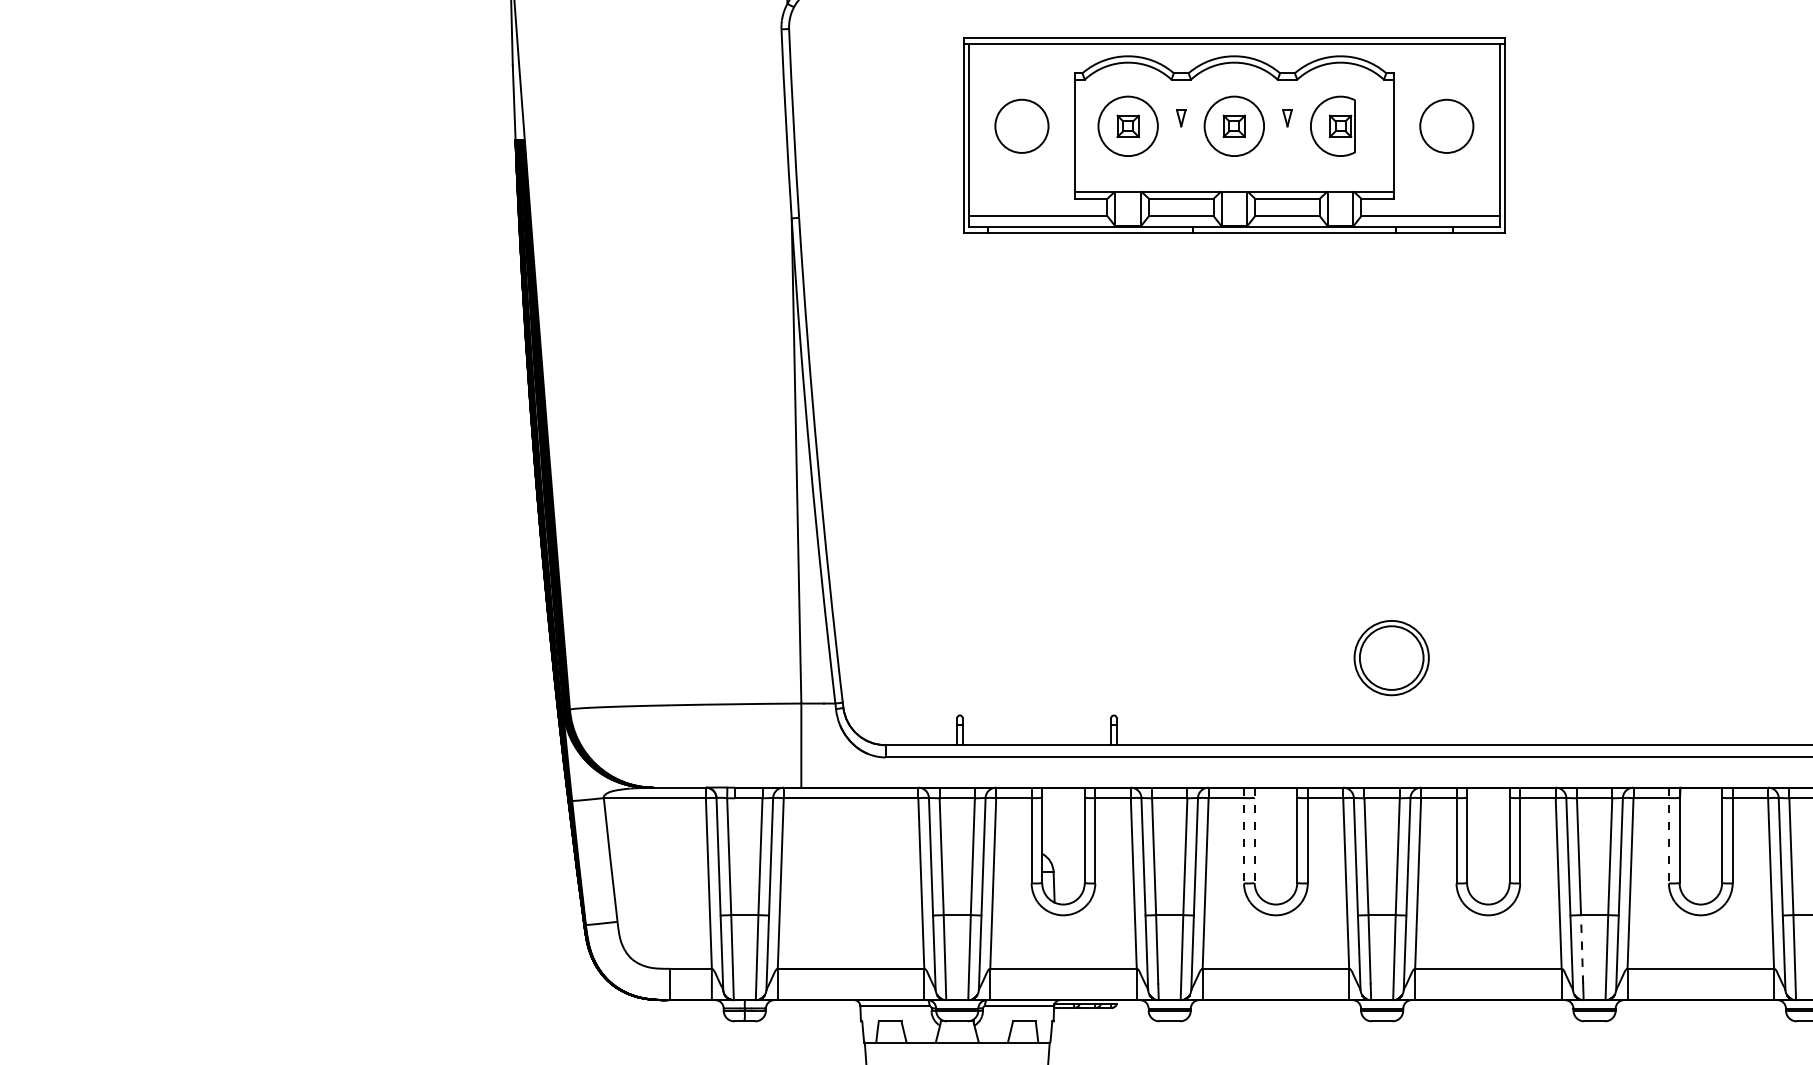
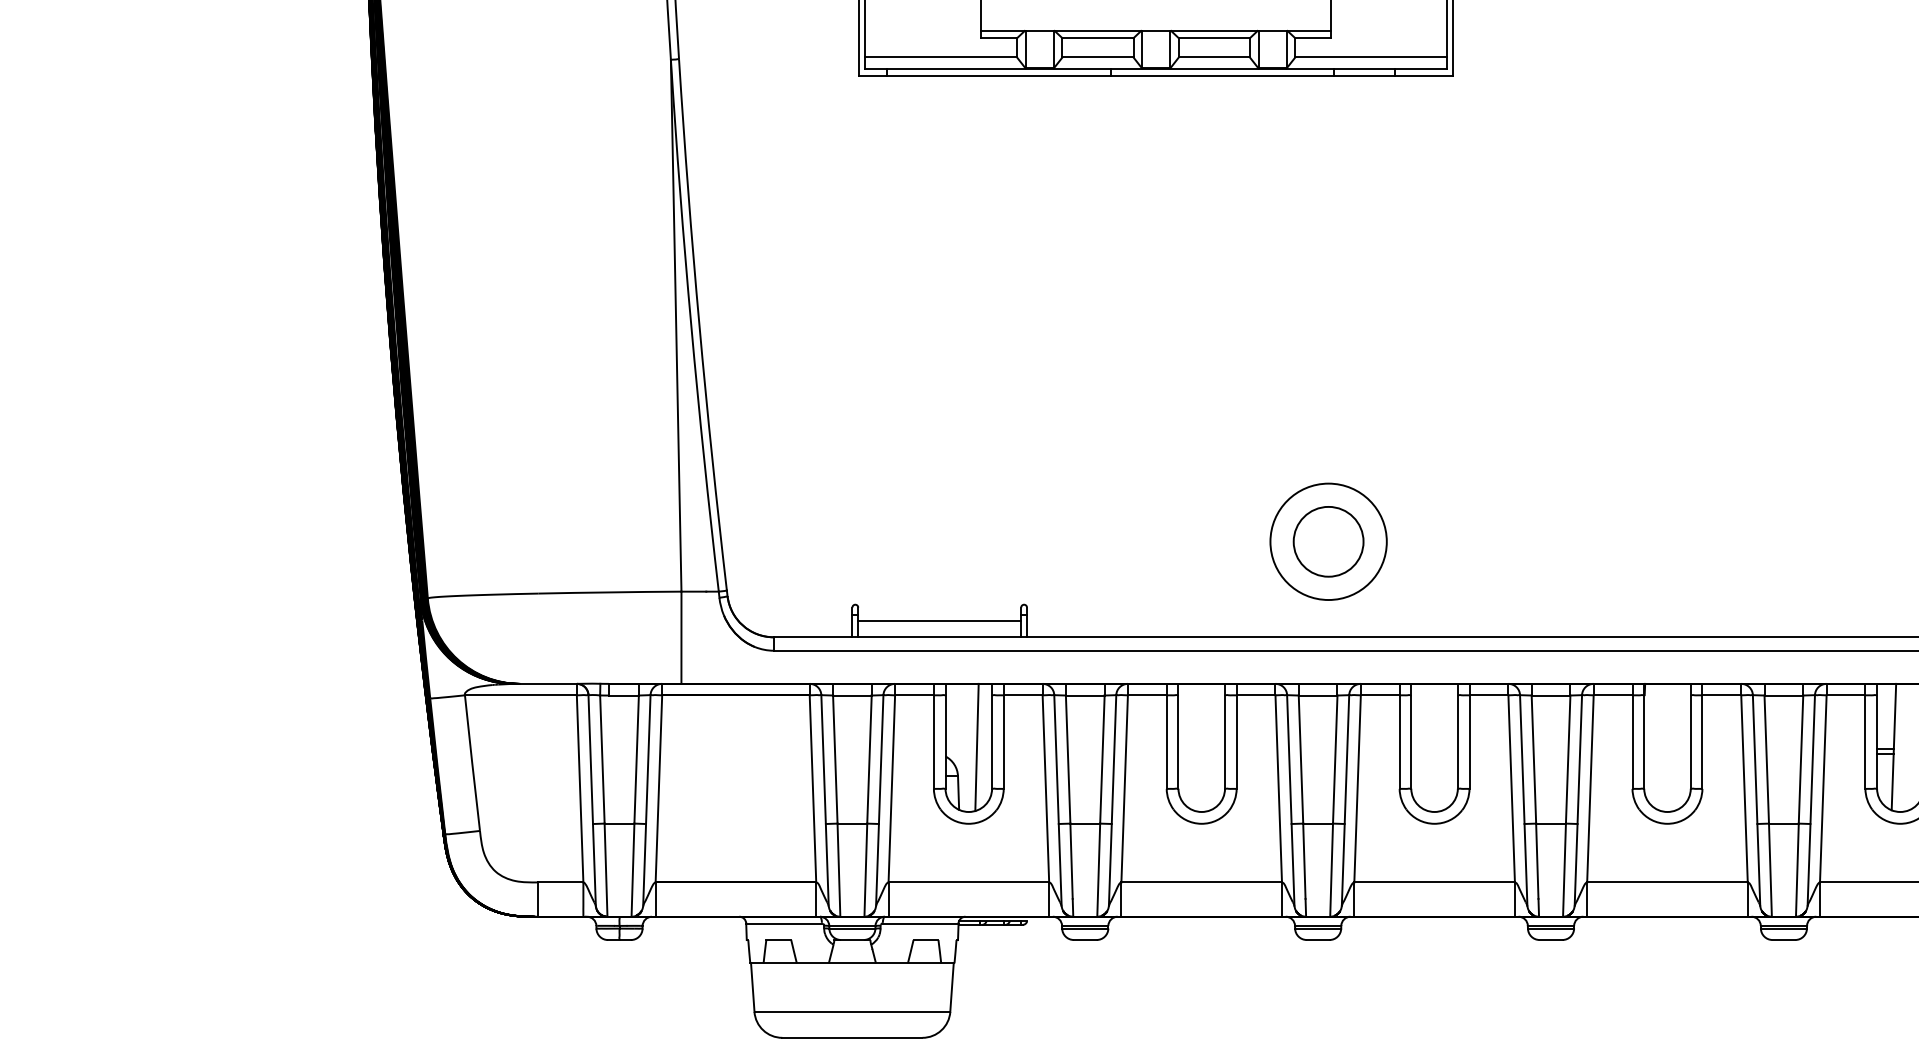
circle: (1391, 658) -> (1328, 542), size x1.43
line: (1036, 730) -> (939, 621), added
line: (1244, 835) -> (1167, 736), dashed -> solid
line: (1254, 835) -> (1178, 736), dashed -> solid
line: (1668, 835) -> (1632, 736), dashed -> solid
line: (1070, 845) -> (976, 747), added
line: (1582, 949) -> (1537, 861), dashed -> solid

